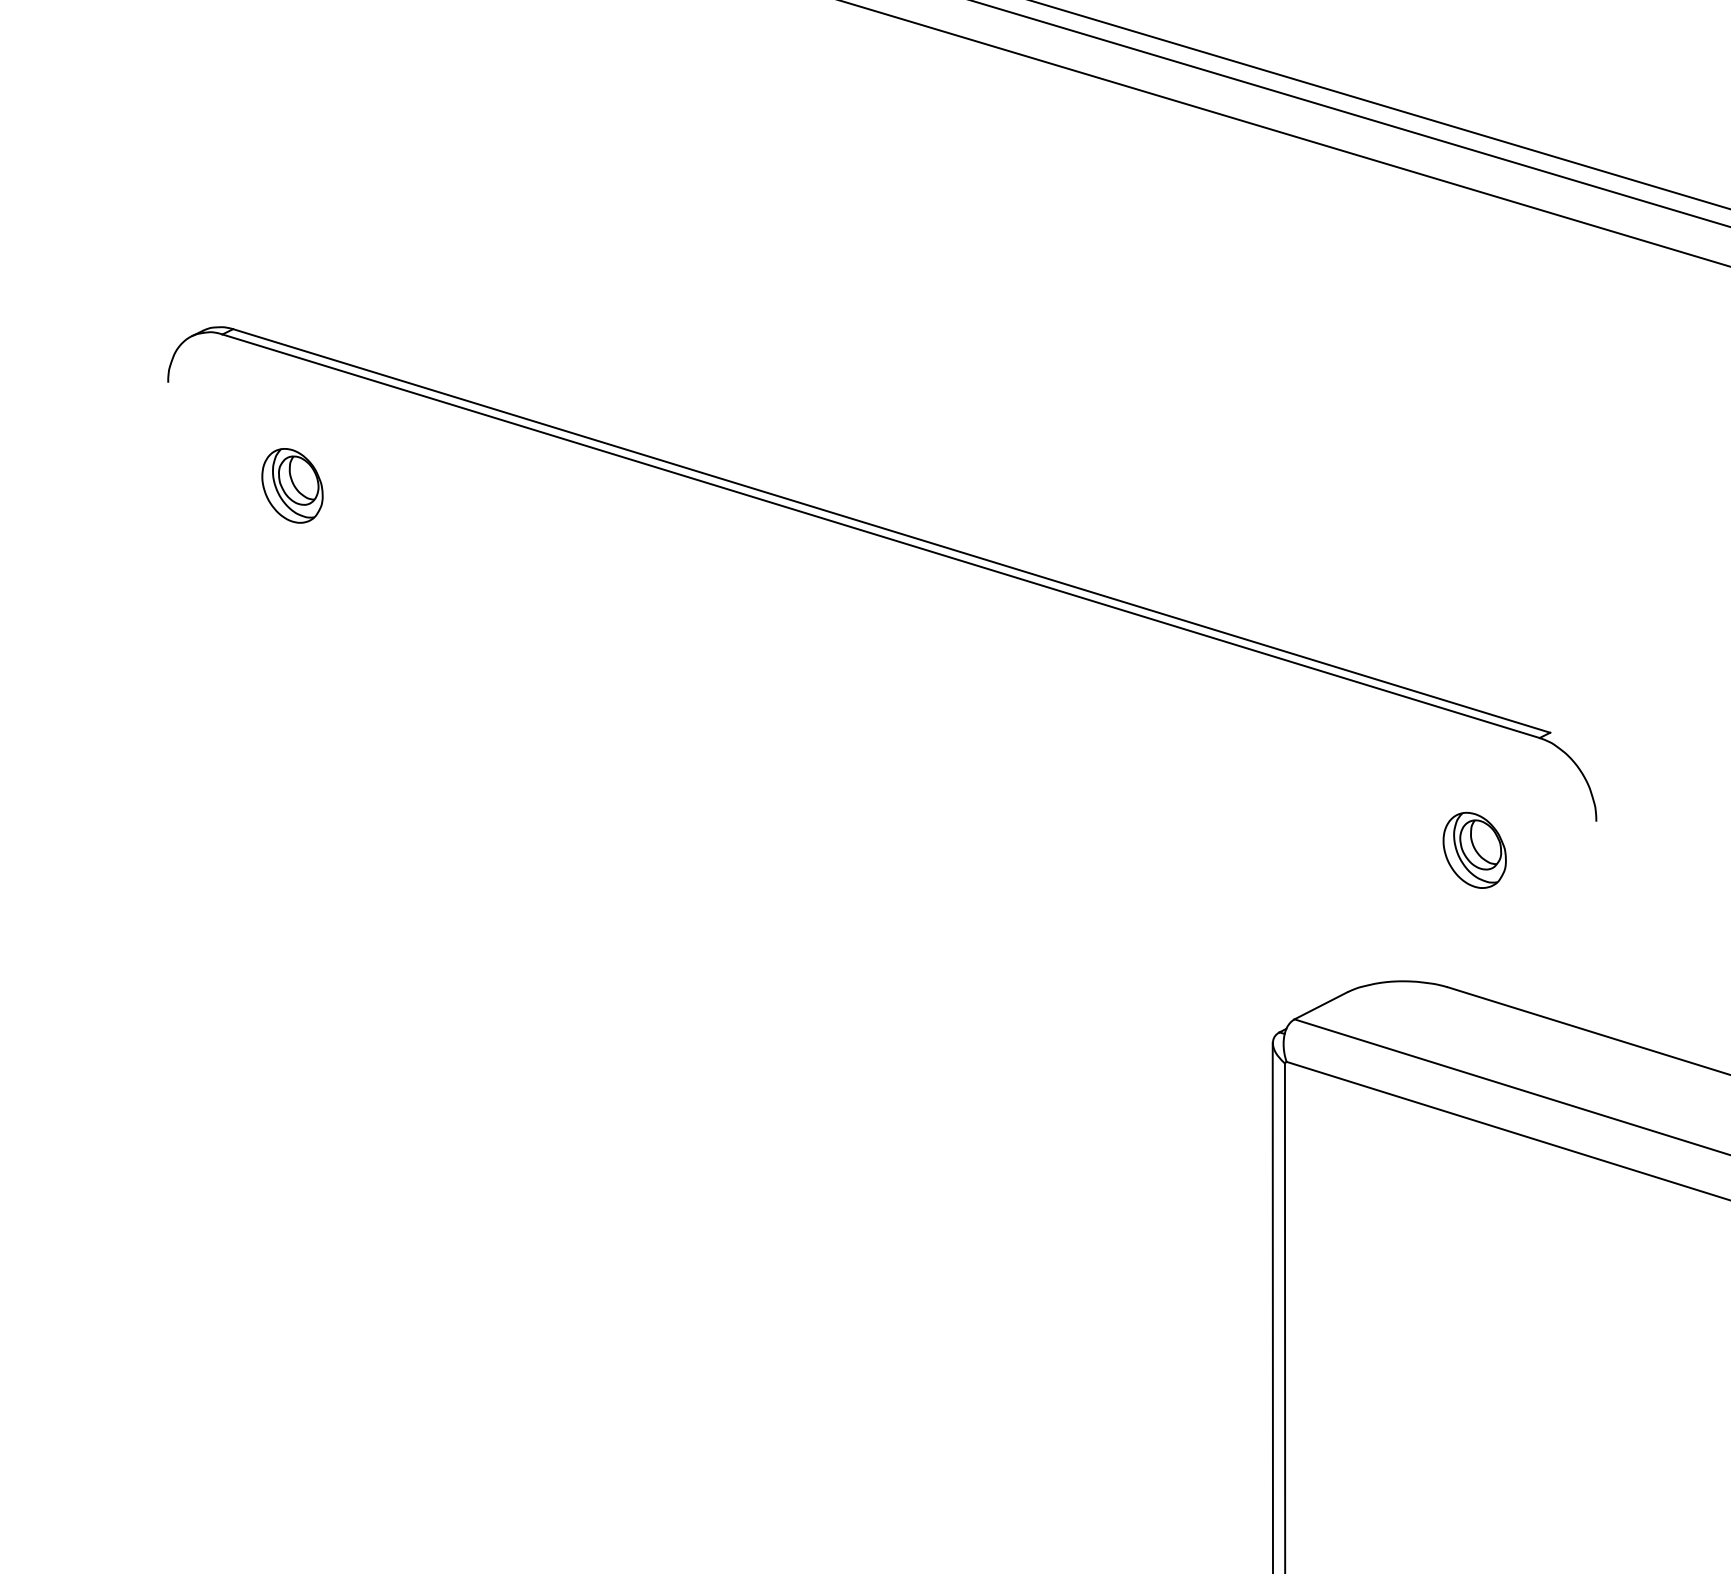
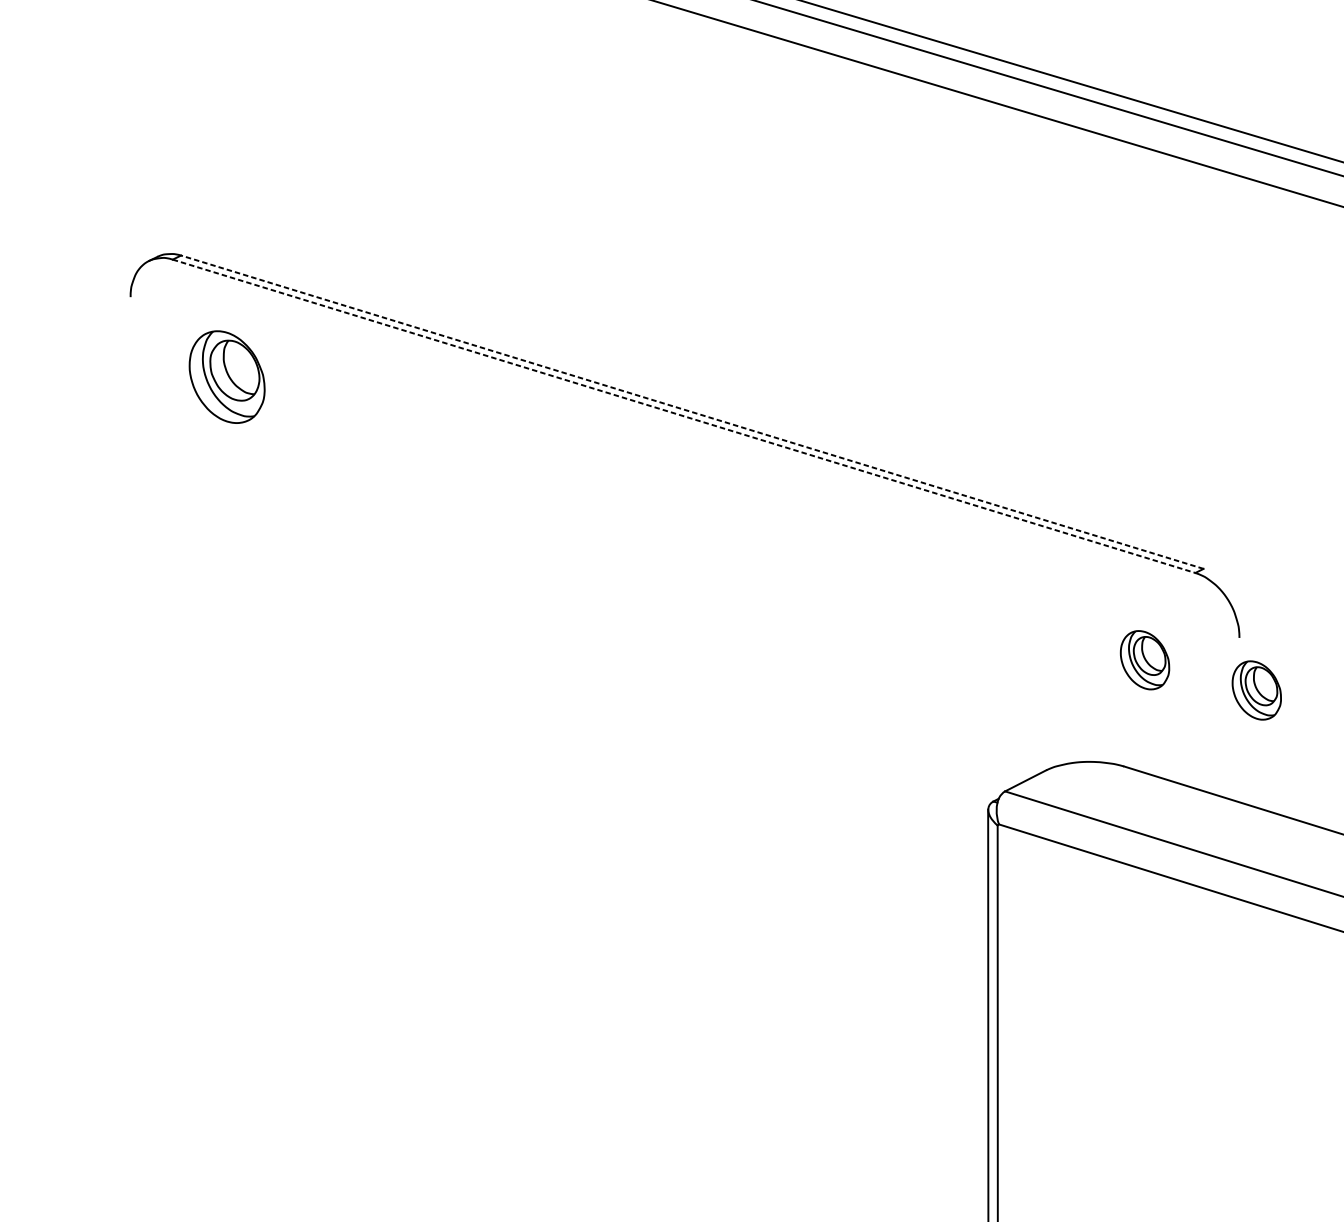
part: (292, 485) -> (227, 376), size x1.6
line: (891, 530) -> (692, 411), solid -> dashed
line: (881, 536) -> (684, 416), solid -> dashed
part: (1618, 888) -> (1256, 689), added

